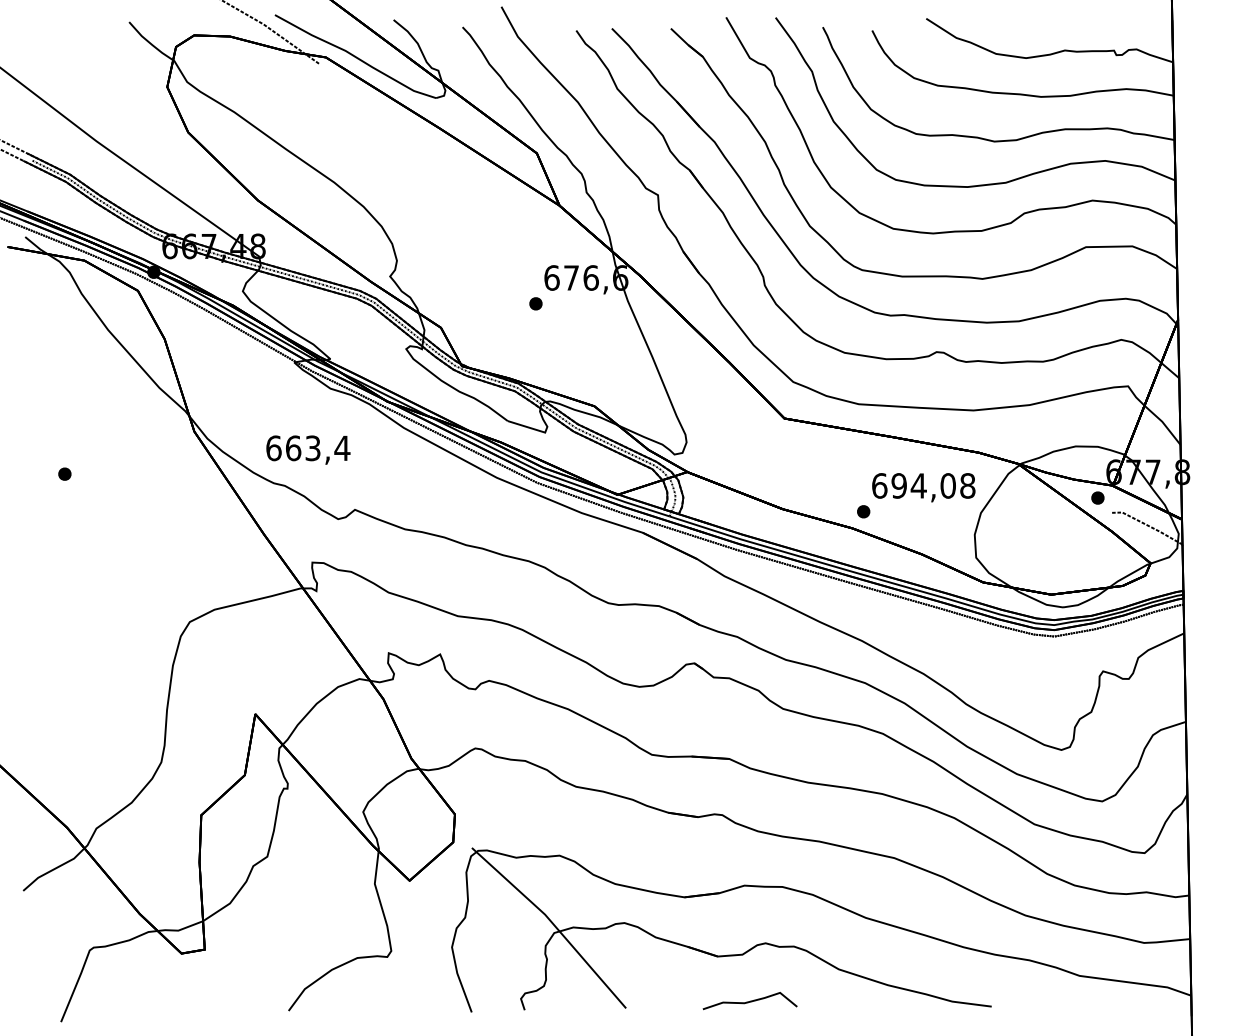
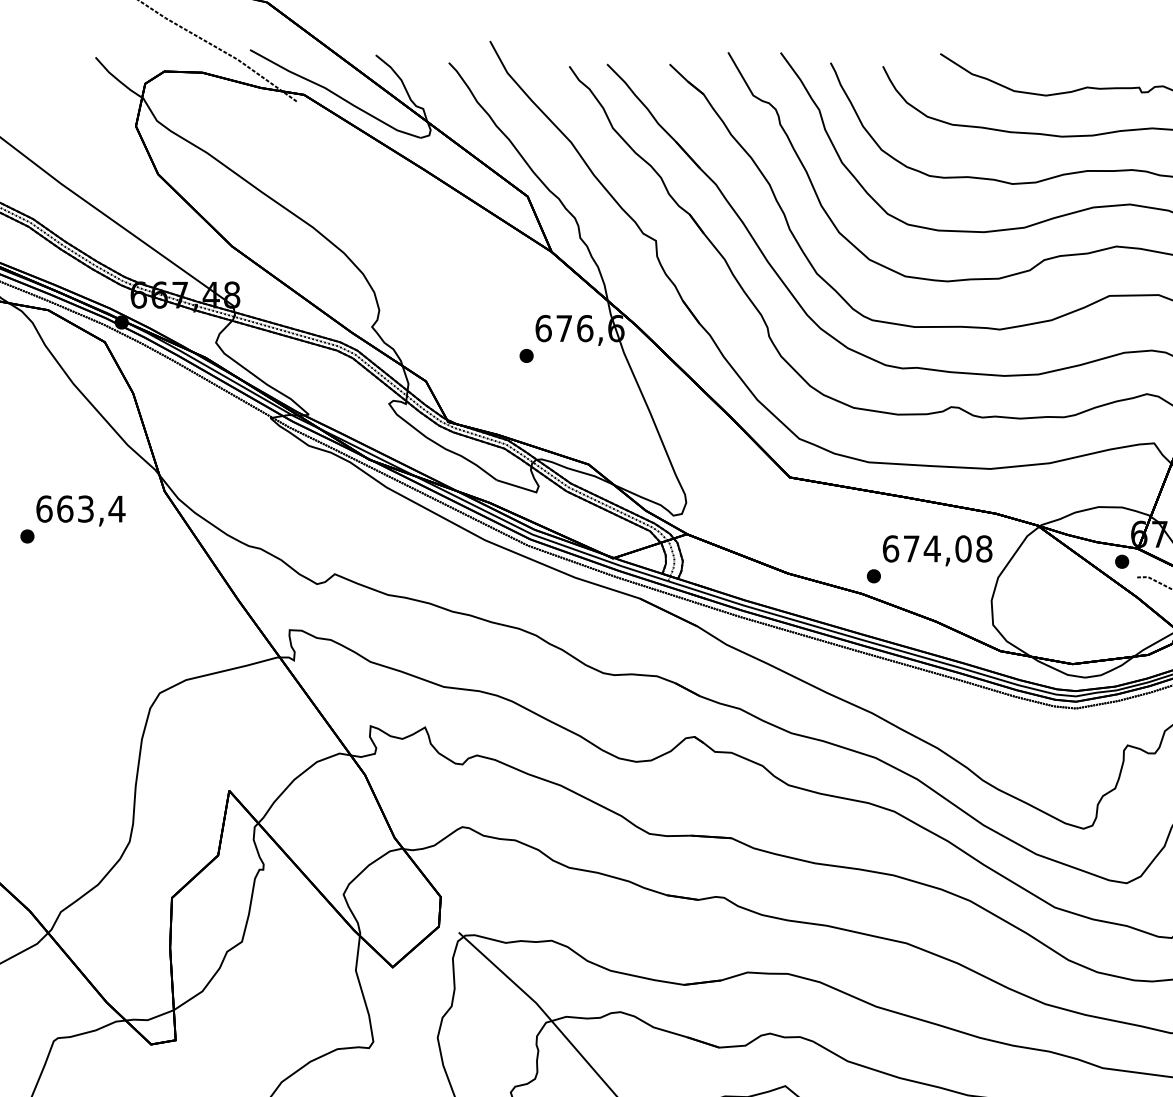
text: (308, 449) -> (81, 510), moved
text: (898, 485) -> (910, 548), 694,08 -> 674,08

